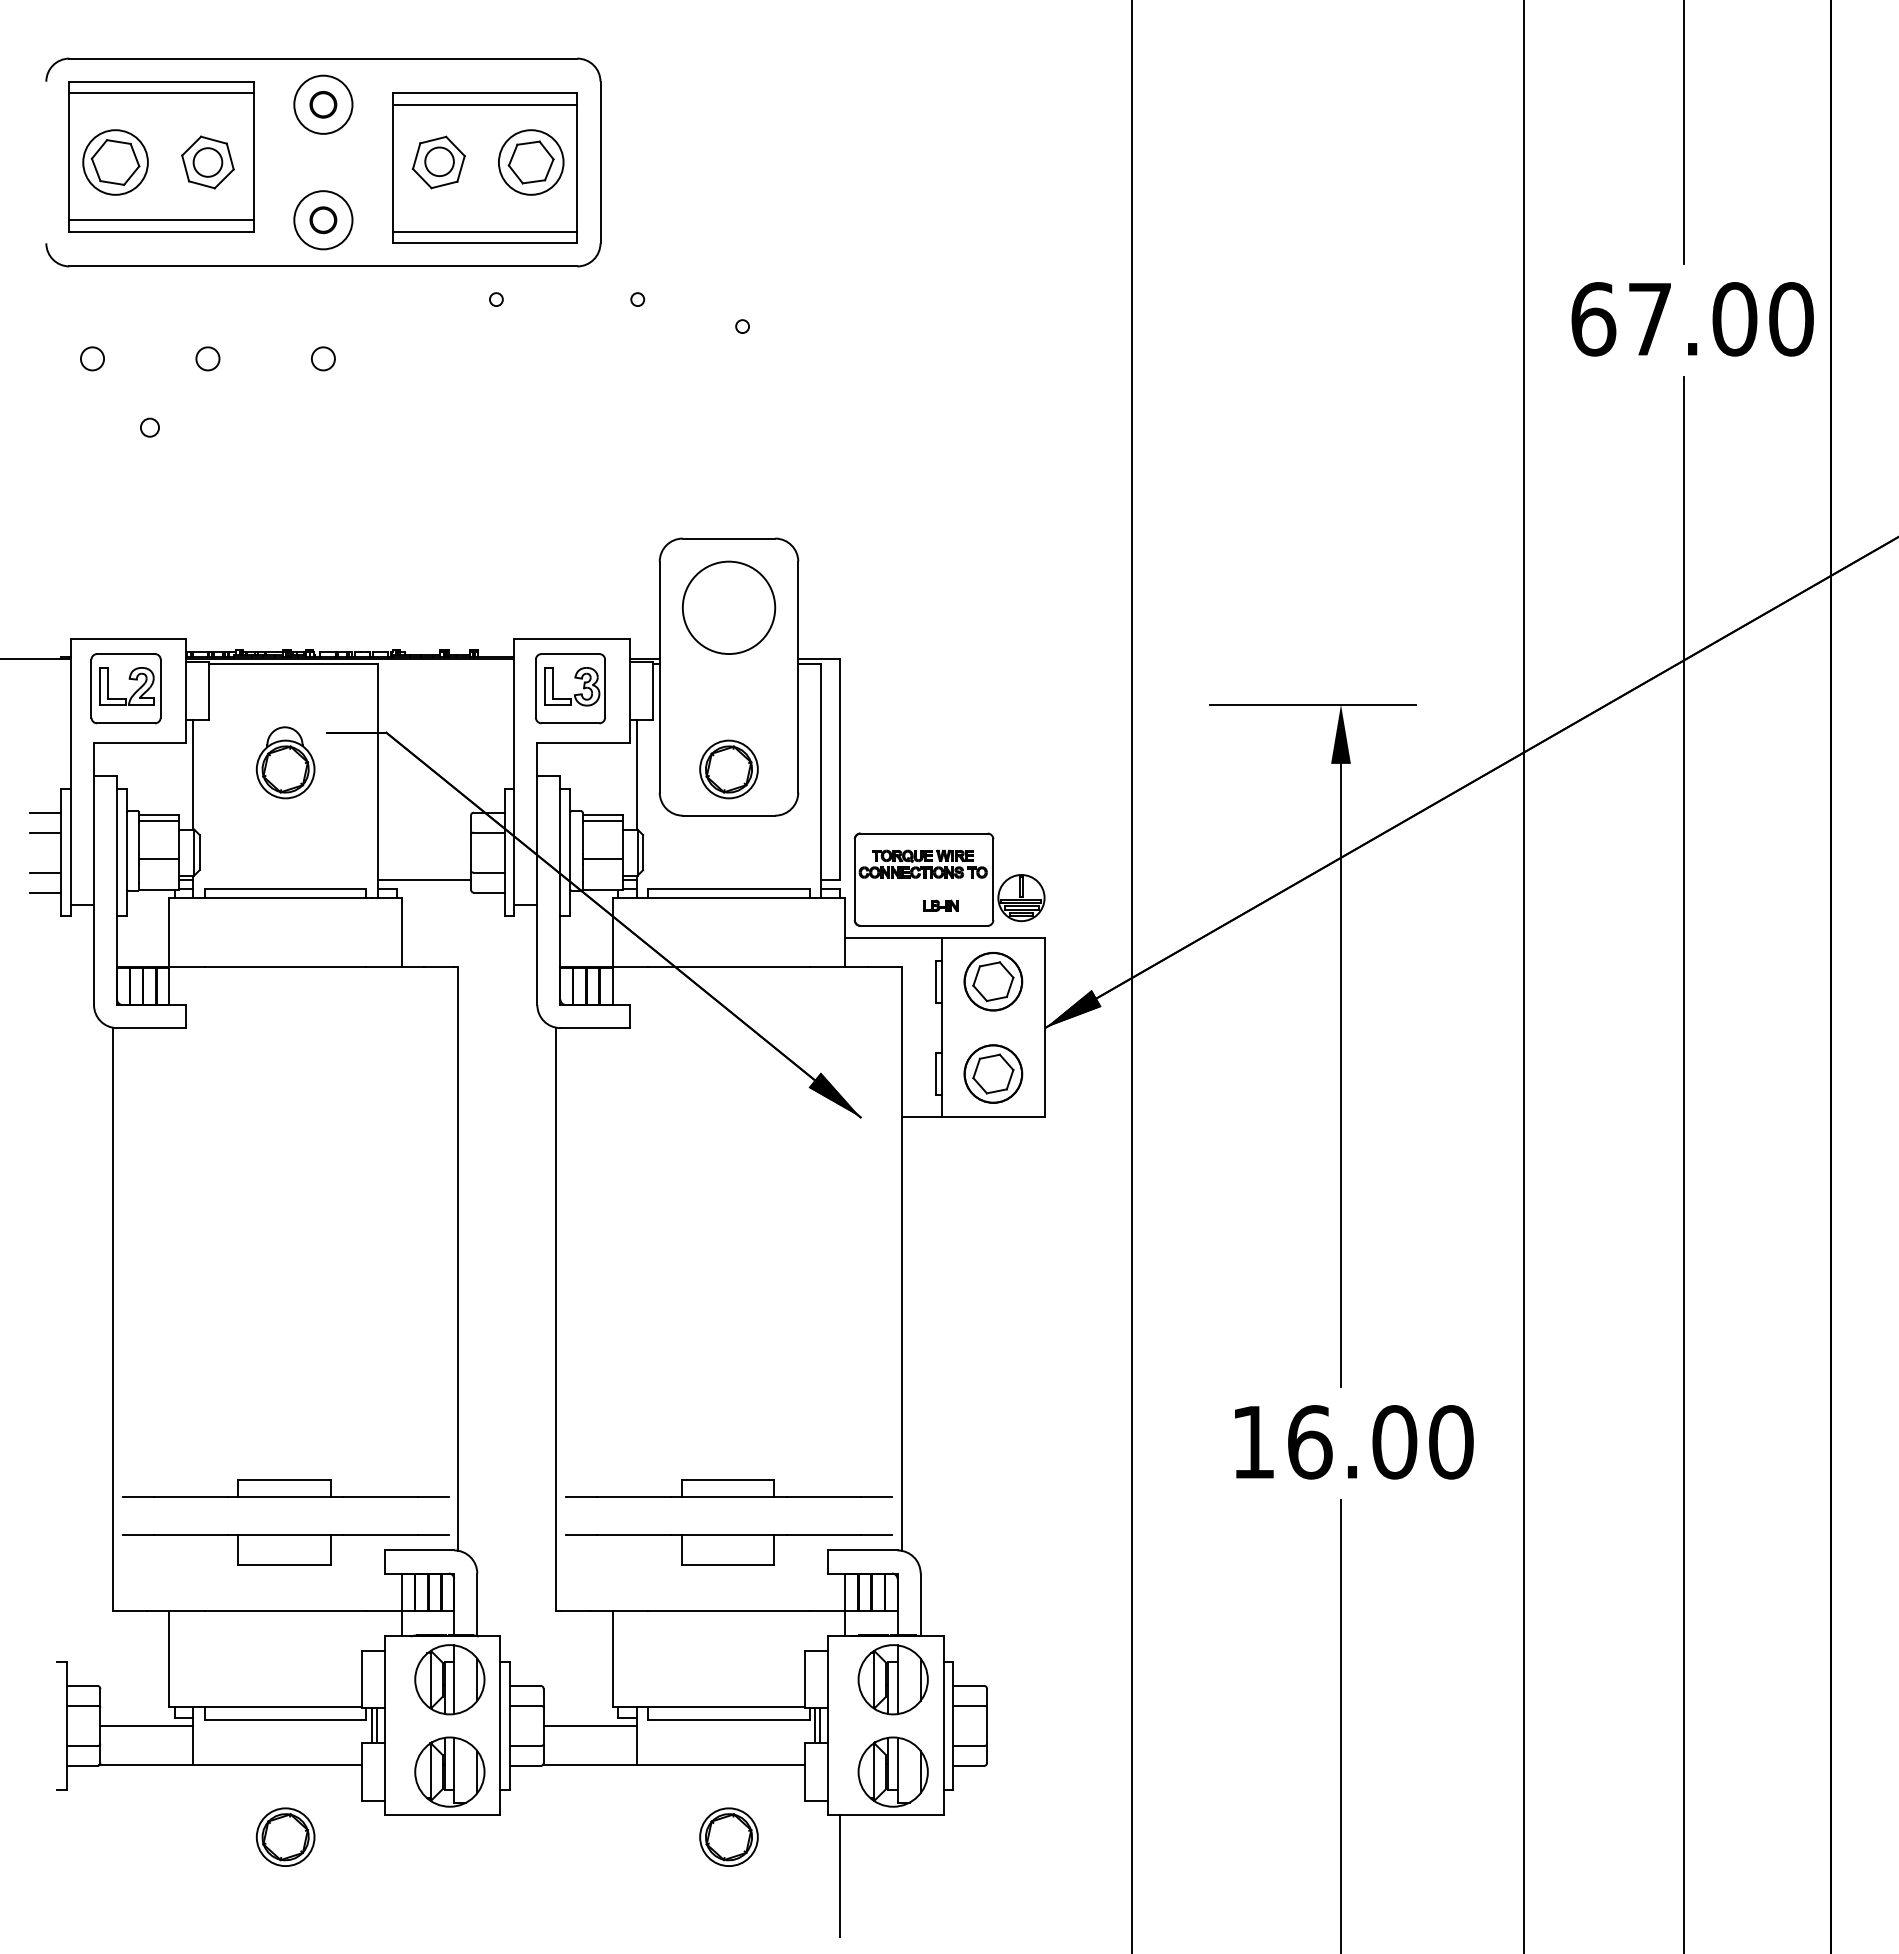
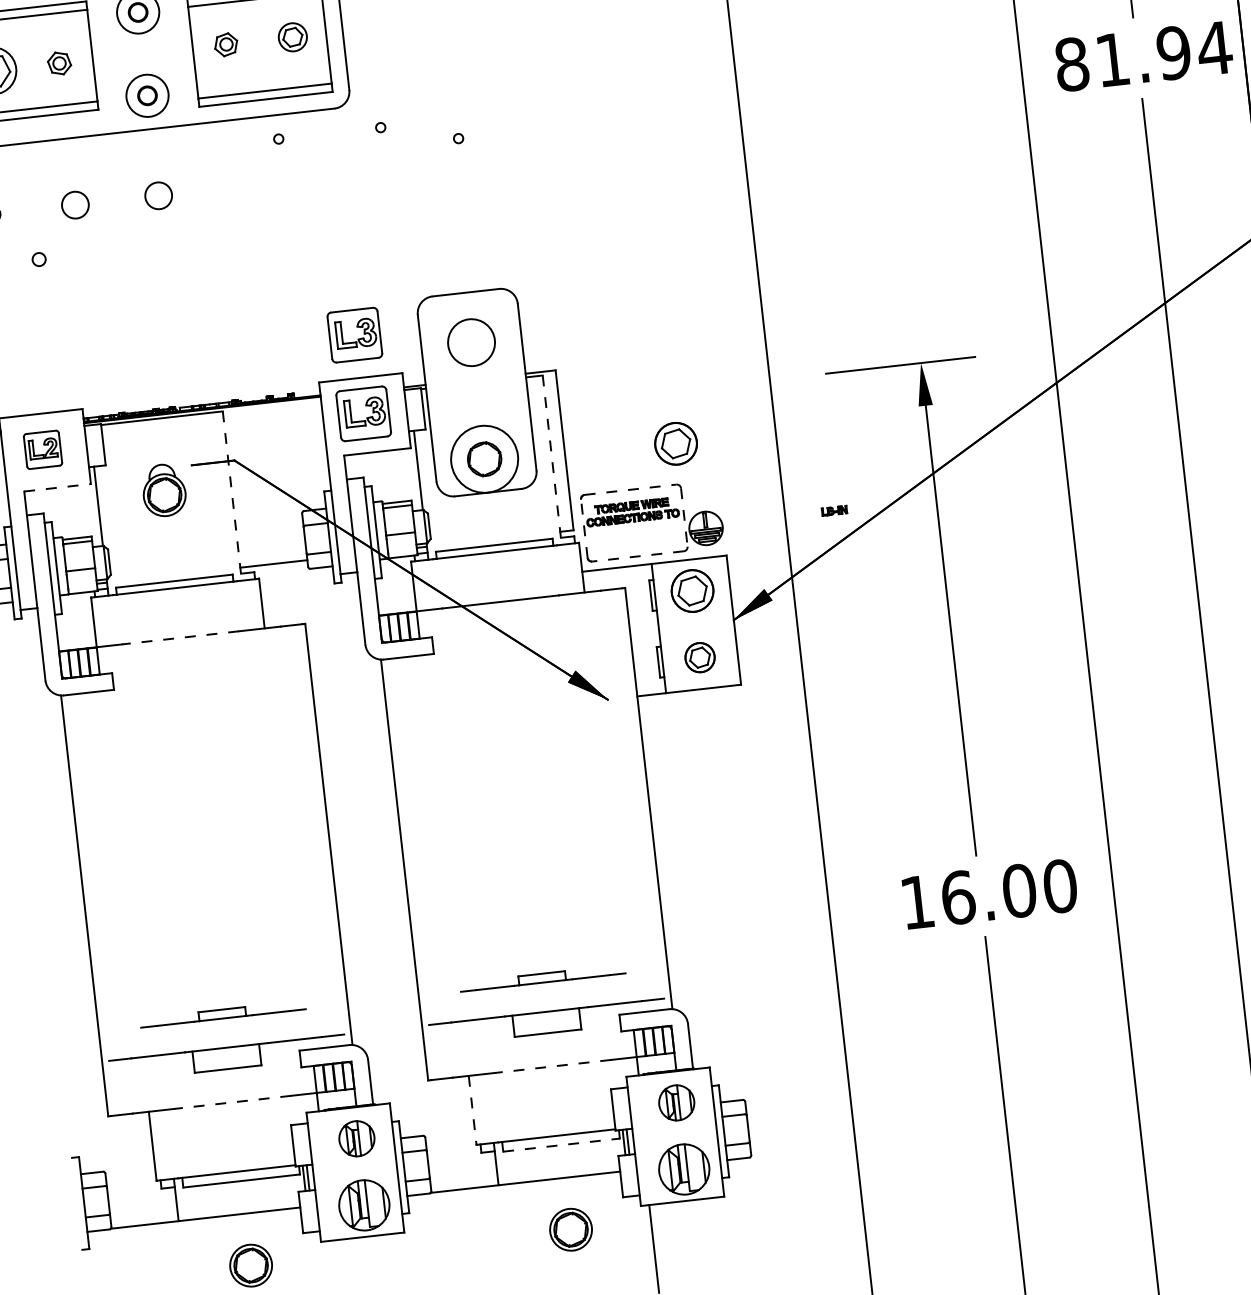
part: (207, 162) -> (59, 63), size x0.6
part: (438, 162) -> (225, 44), size x0.6
part: (531, 162) -> (292, 37), size x0.6
text: (1692, 319) -> (1143, 56), 67.00 -> 81.94
circle: (207, 358) -> (75, 204), size x1.6
circle: (323, 358) -> (158, 195), size x1.6
part: (570, 579) -> (354, 335), added
circle: (728, 607) -> (471, 342), size x0.7
part: (125, 688) -> (42, 449), size x0.7
line: (140, 742) -> (57, 487), solid -> dashed
circle: (728, 769) -> (484, 459), size x1.6
part: (993, 777) -> (676, 443), added
line: (378, 781) -> (232, 496), solid -> dashed
line: (821, 781) -> (552, 460), solid -> dashed
line: (924, 833) -> (630, 489), solid -> dashed
line: (854, 879) -> (584, 528), solid -> dashed
line: (993, 880) -> (684, 518), solid -> dashed
part: (940, 905) -> (834, 510), moved
line: (924, 925) -> (638, 556), solid -> dashed
line: (285, 967) -> (180, 638), solid -> dashed
part: (993, 1073) -> (700, 657), size x0.7
part: (285, 1488) -> (222, 1014), size x0.7
part: (728, 1488) -> (542, 978), size x0.7
line: (285, 1610) -> (232, 1102), solid -> dashed
line: (729, 1610) -> (553, 1066), solid -> dashed
line: (612, 1658) -> (472, 1110), solid -> dashed
part: (449, 1679) -> (356, 1138), size x0.7
part: (892, 1679) -> (676, 1102), size x0.7
line: (729, 1719) -> (561, 1144), solid -> dashed
line: (146, 1726) -> (141, 1197), removed
line: (589, 1726) -> (461, 1161), removed

